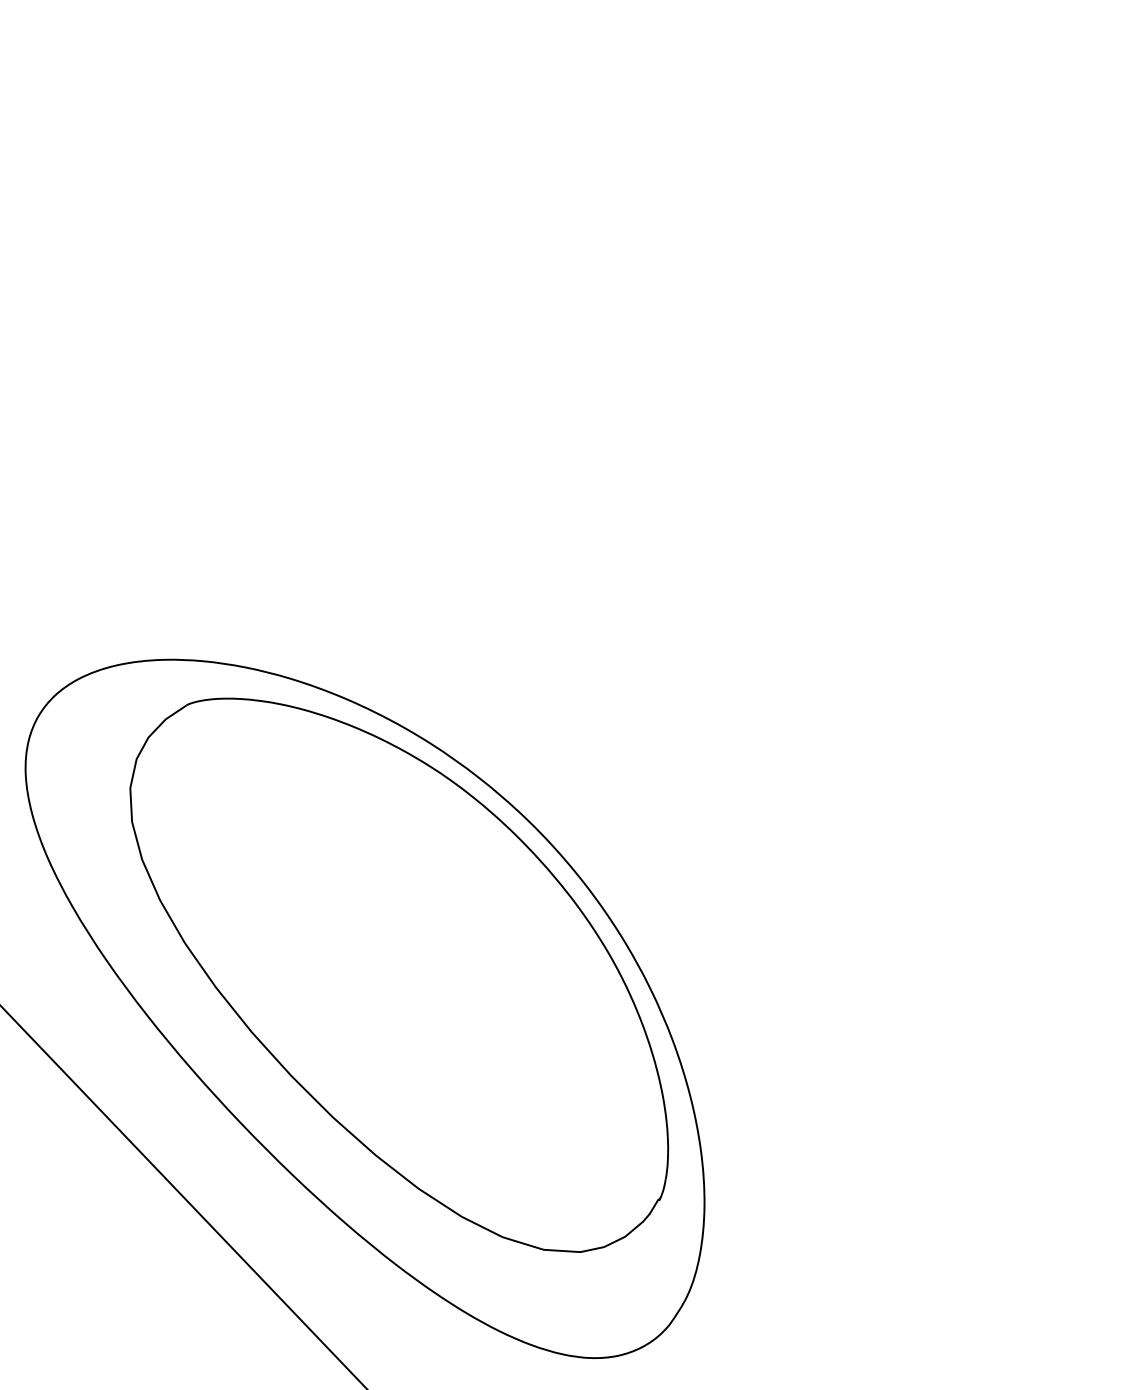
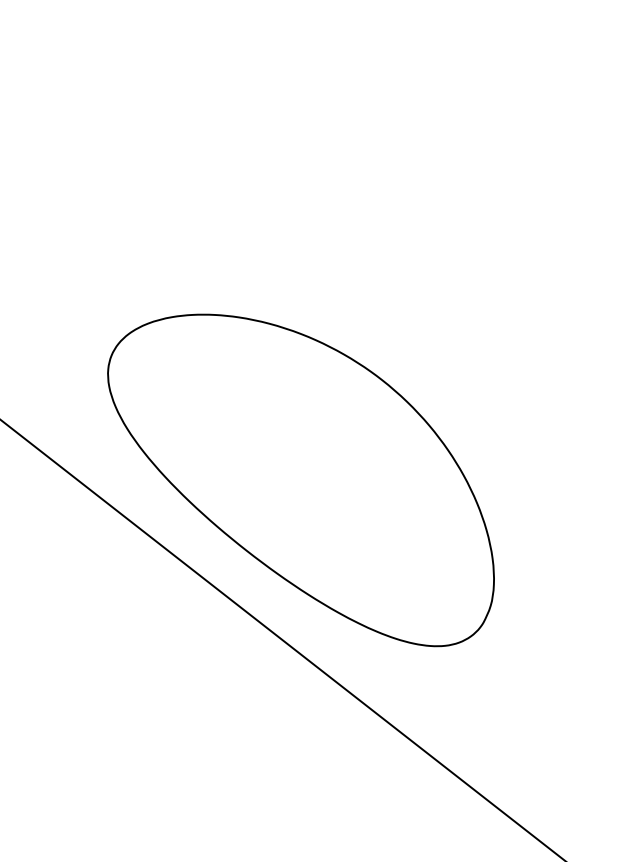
part: (399, 975) -> (317, 462), removed

